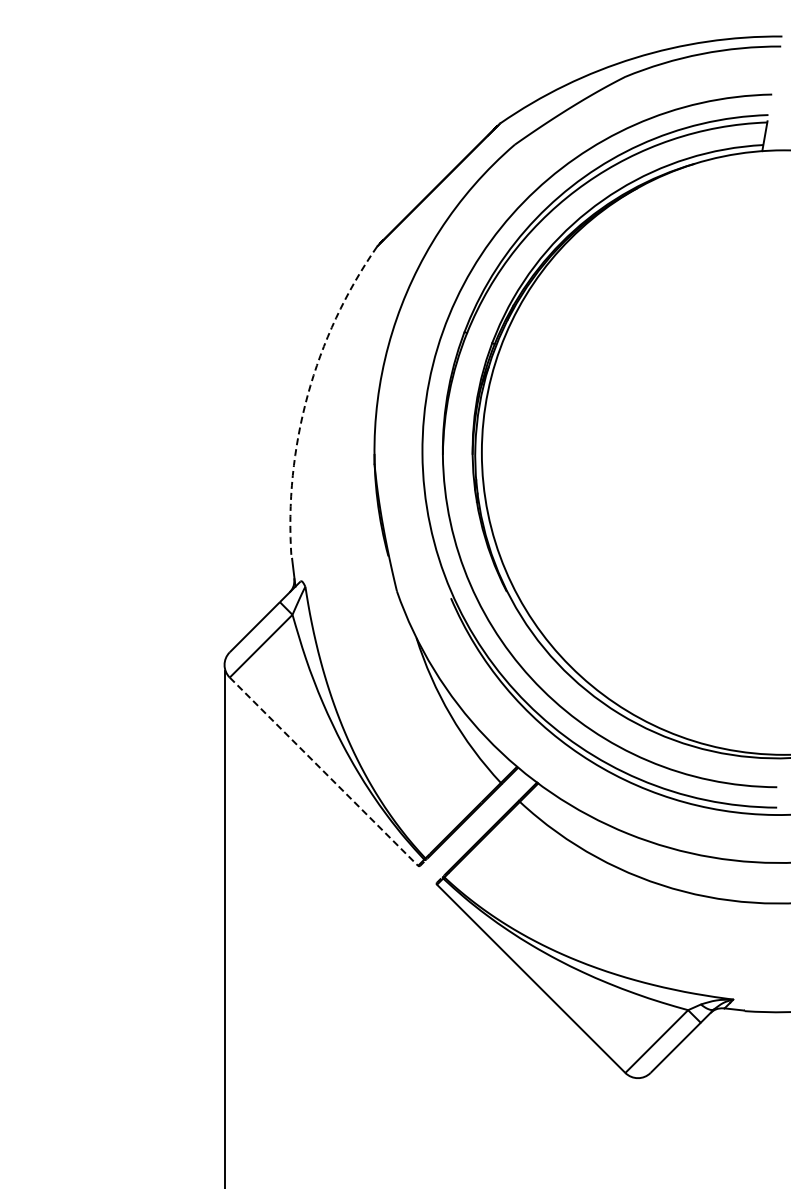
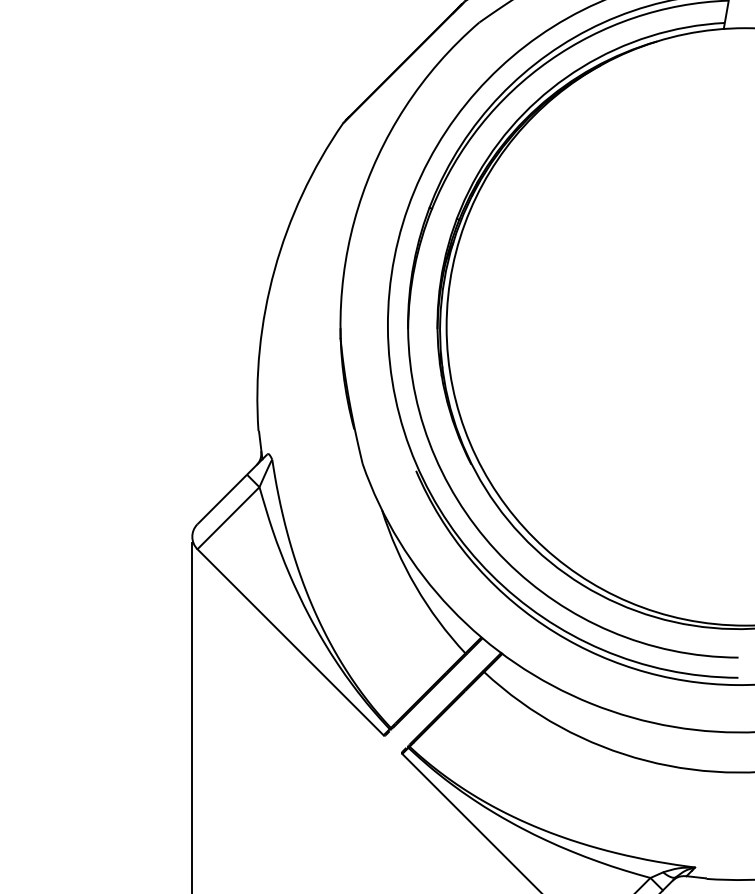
arc: (307, 395) -> (274, 270), dashed -> solid
line: (324, 772) -> (291, 643), dashed -> solid

